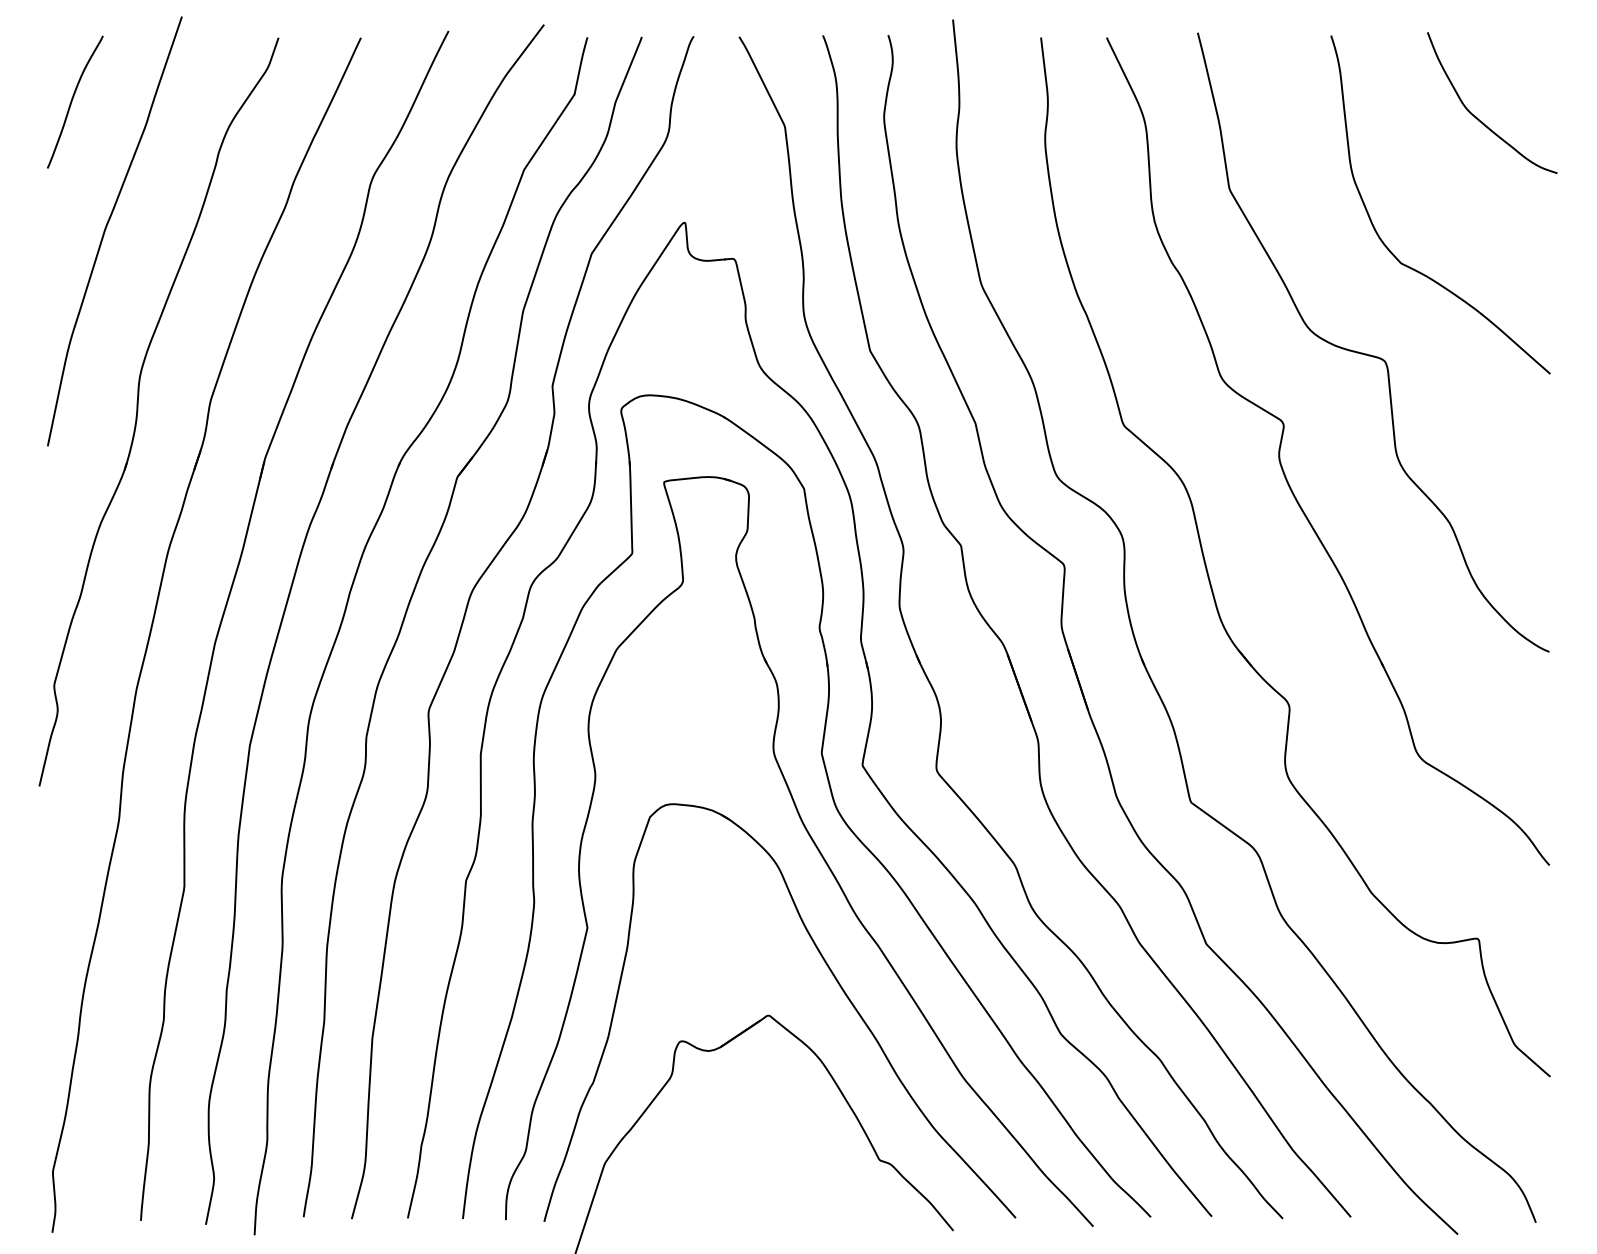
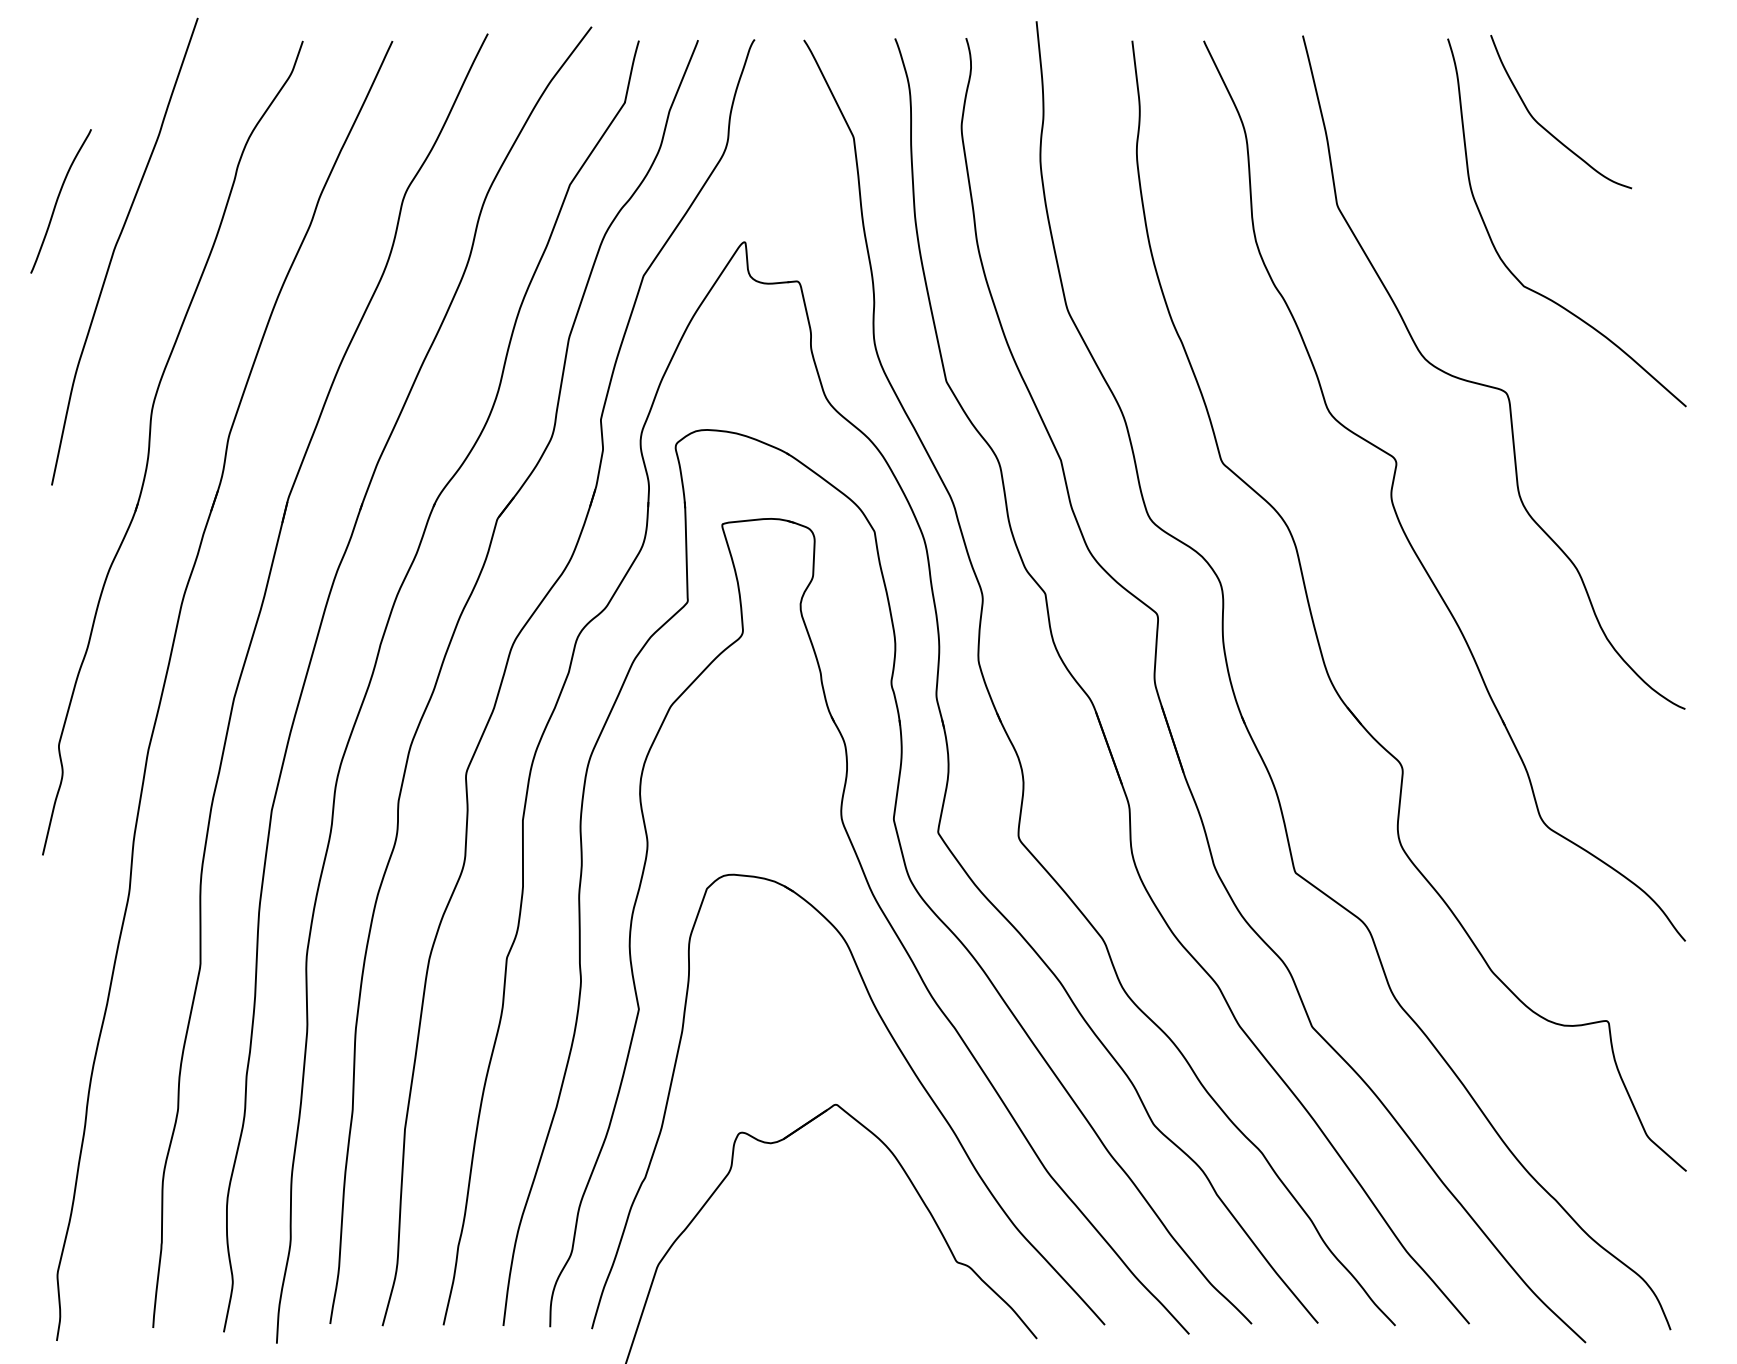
curve: (73, 99) -> (59, 198), moved
curve: (1477, 117) -> (1545, 127), moved

